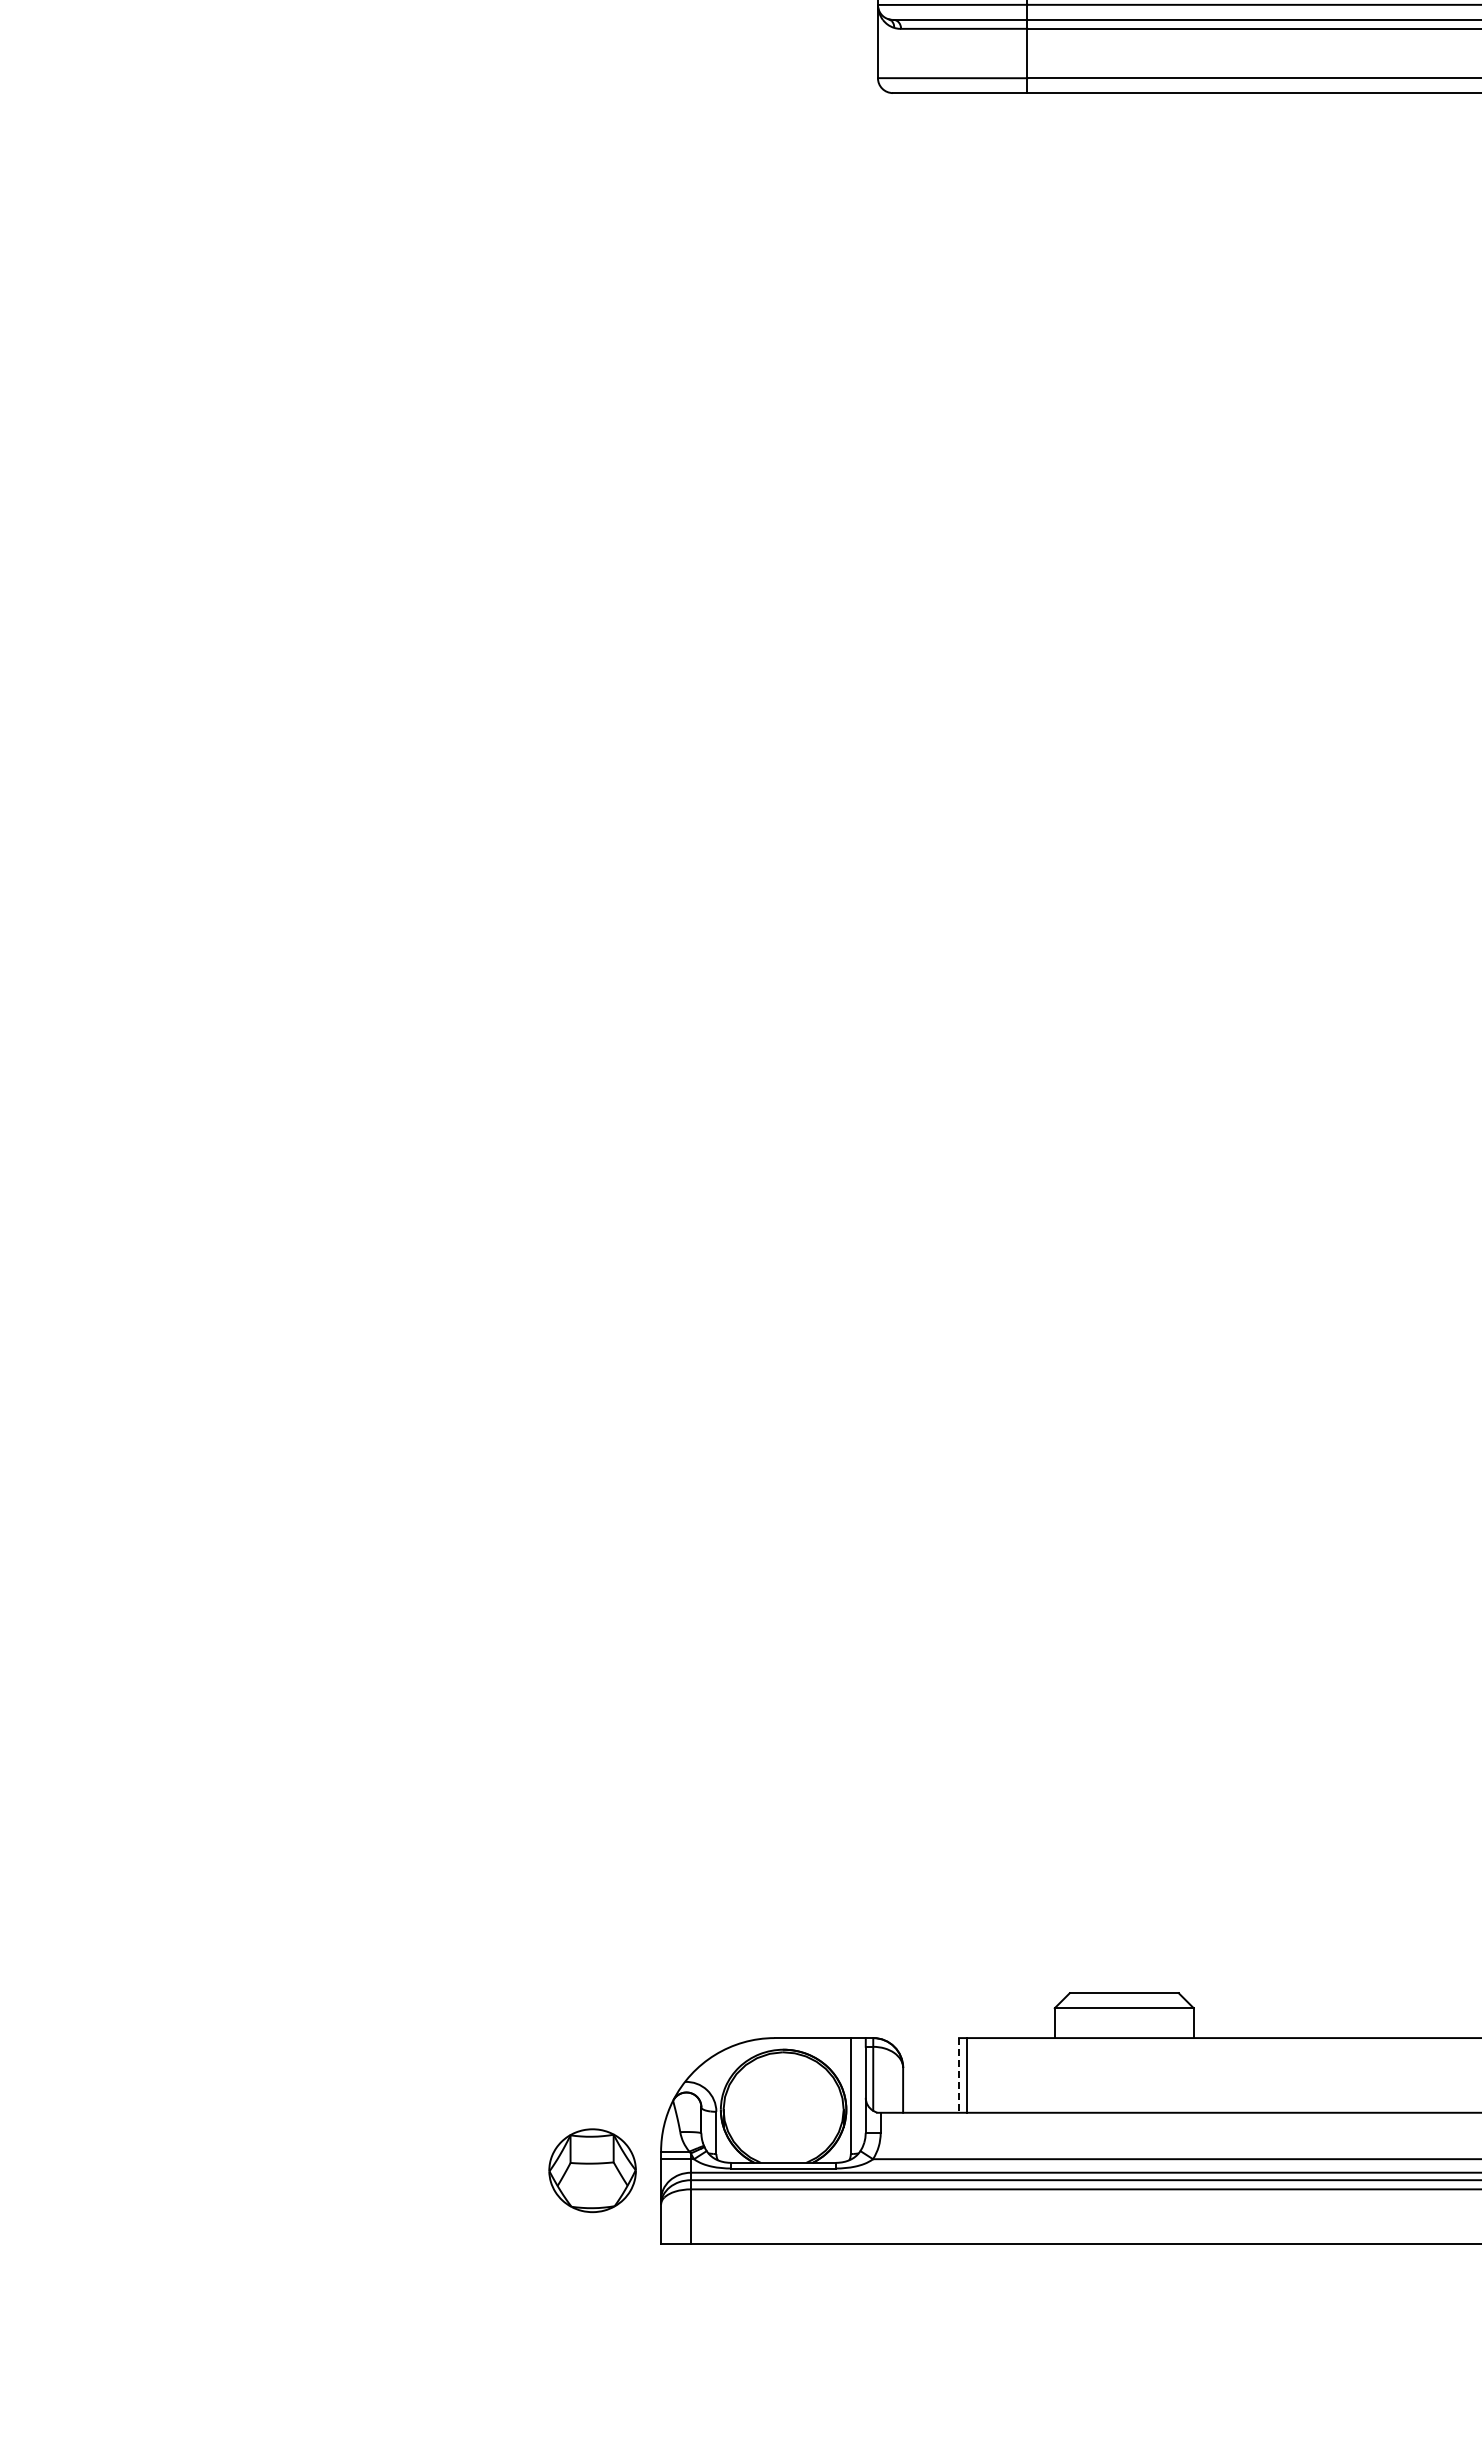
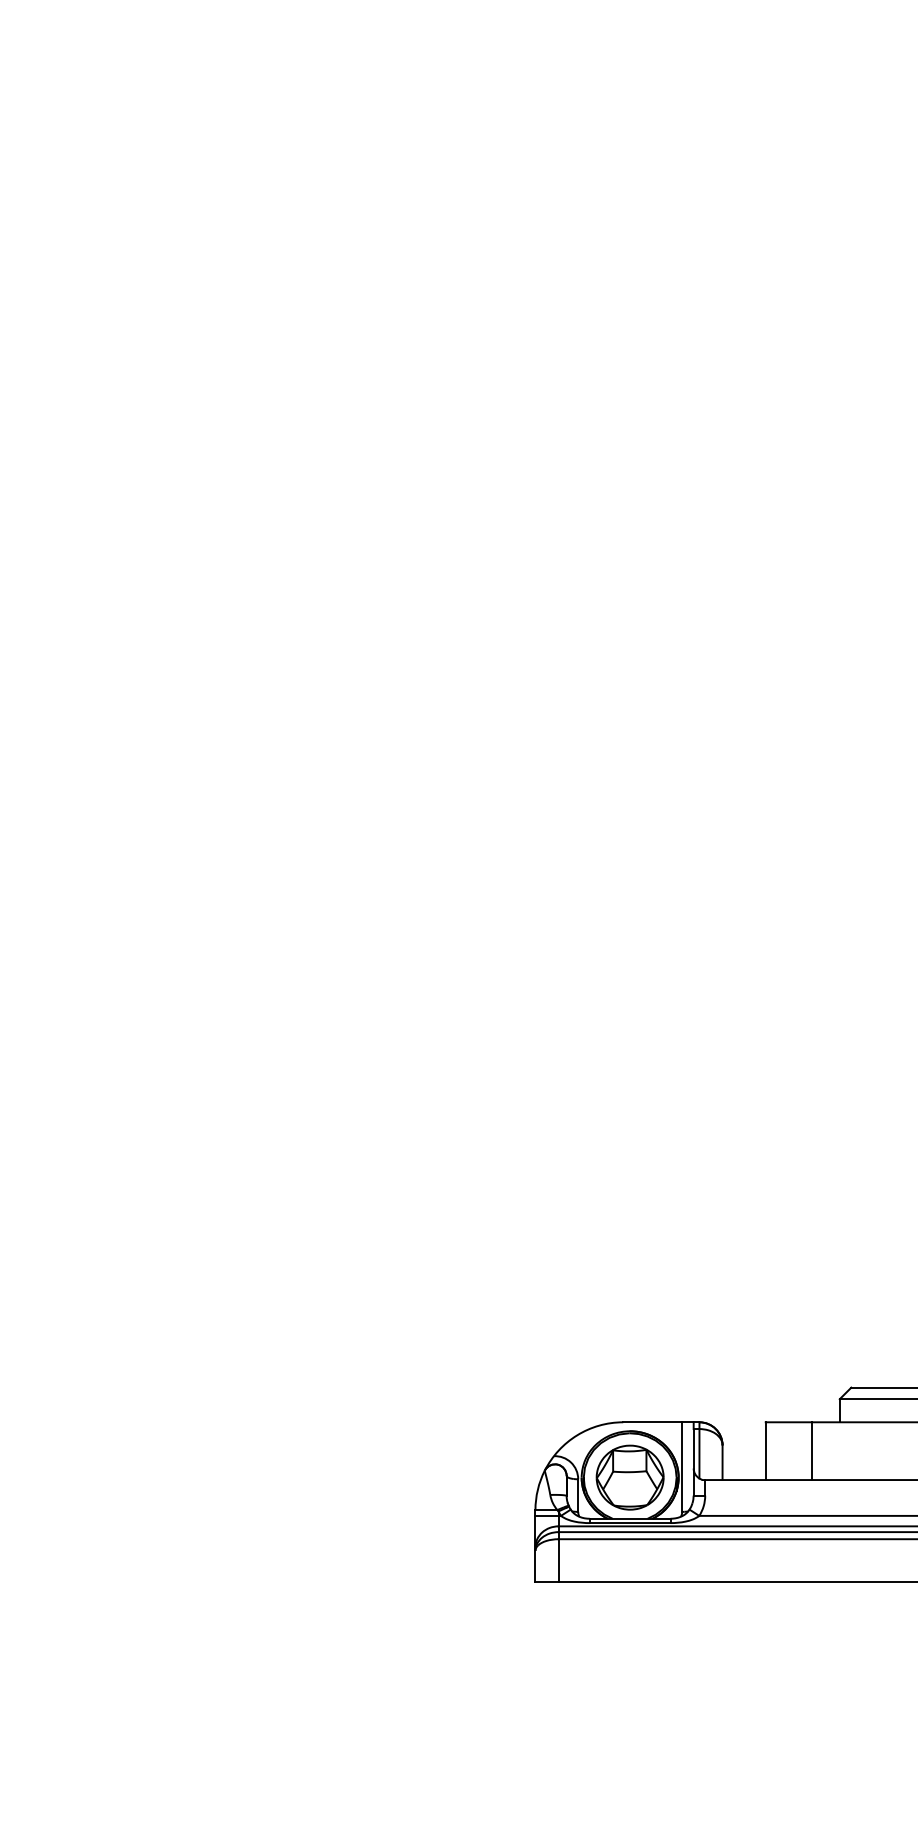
line: (959, 2075) -> (766, 1451), dashed -> solid
line: (966, 2075) -> (811, 1451), moved
part: (592, 2170) -> (630, 1477), moved

